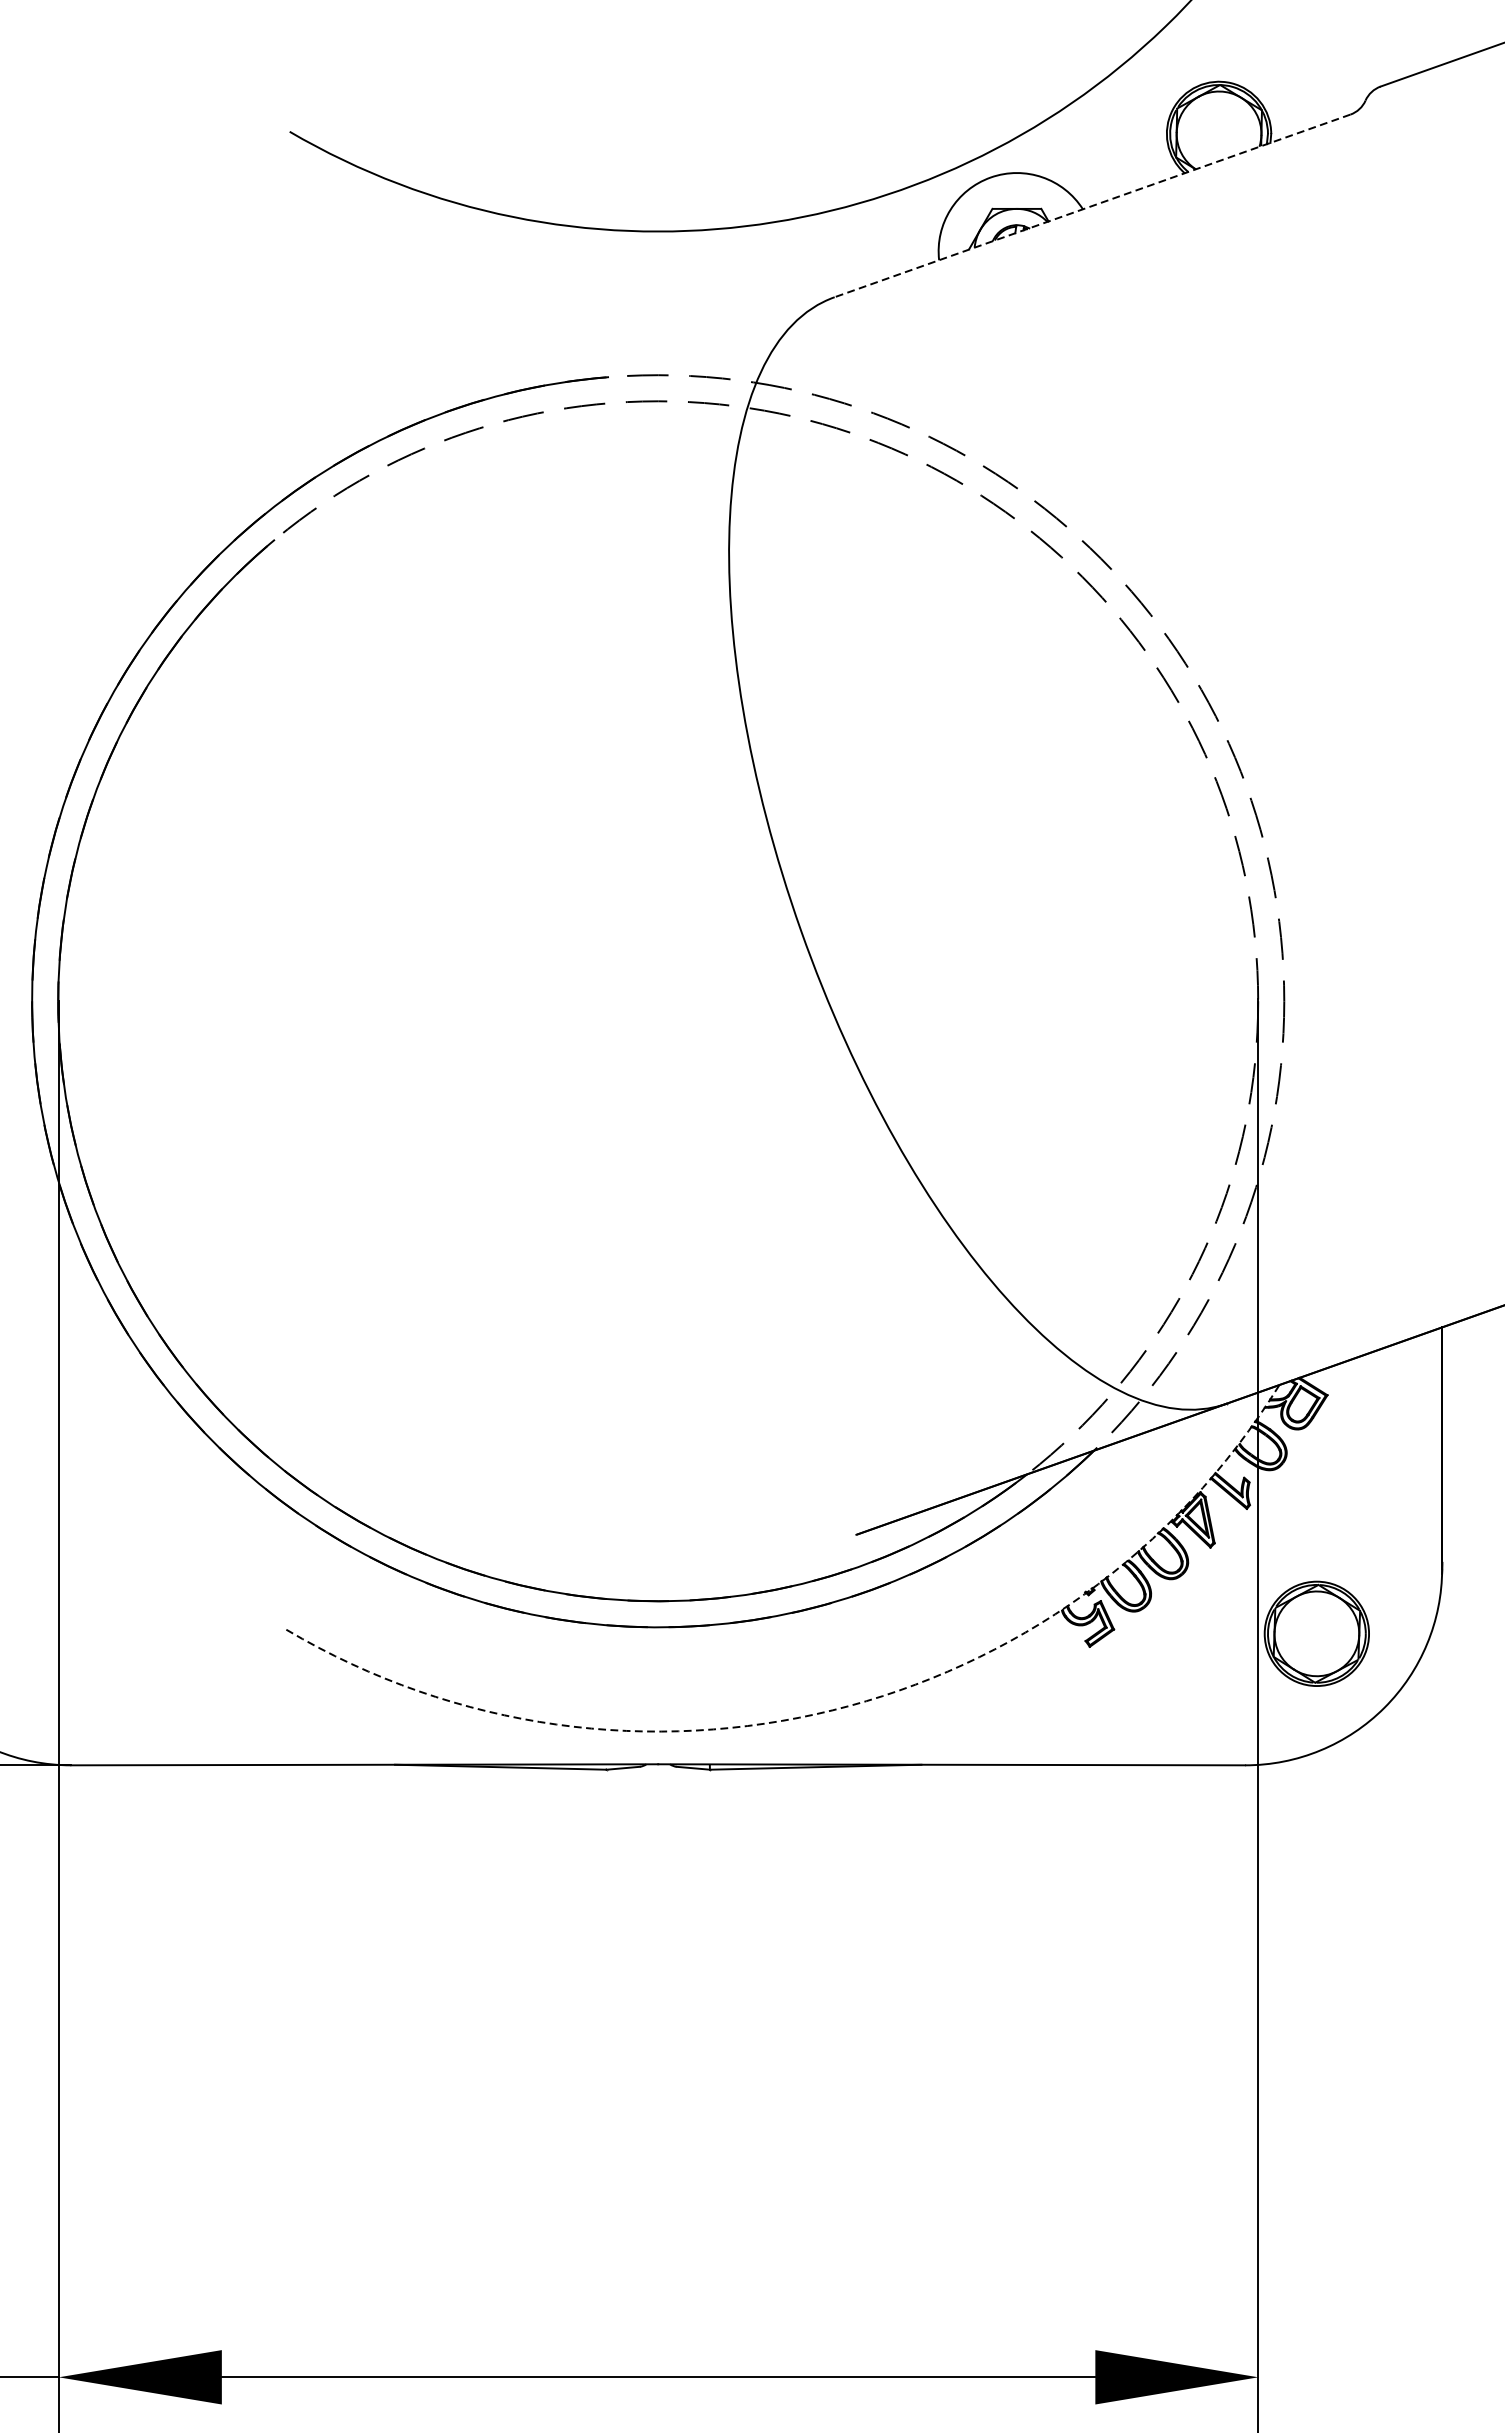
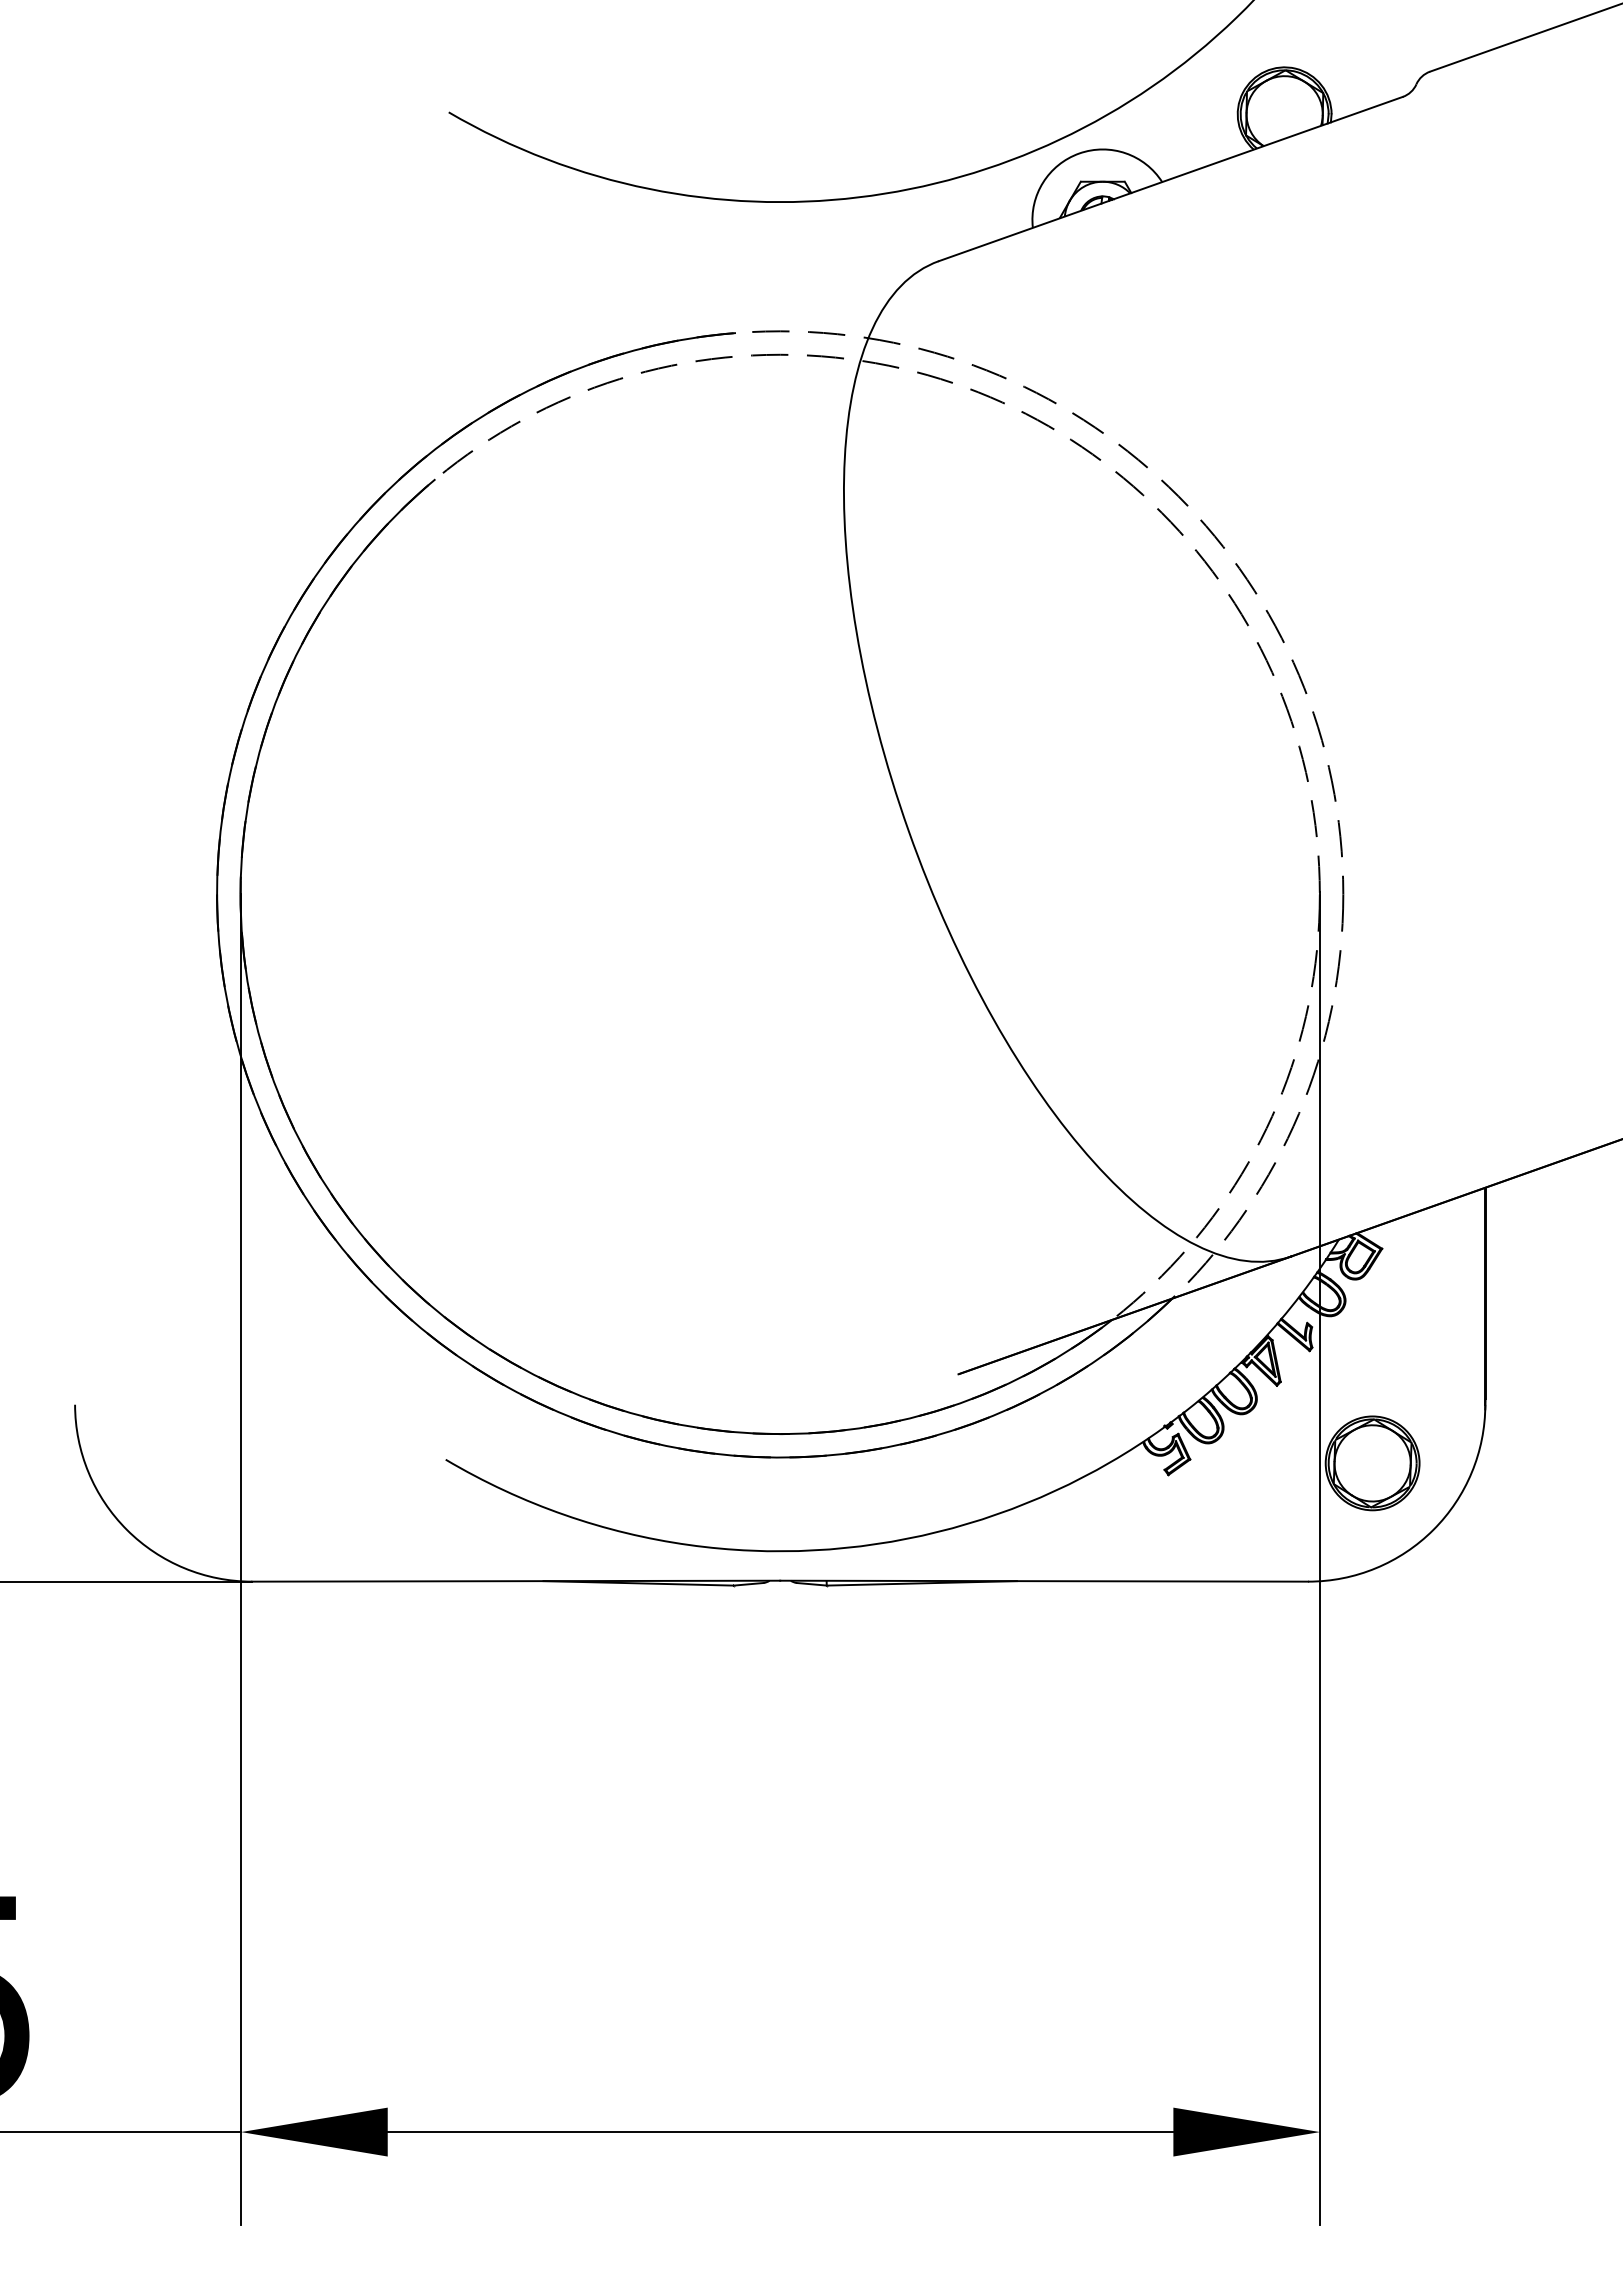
line: (1092, 206) -> (1170, 179), dashed -> solid
arc: (833, 1710) -> (937, 1532), dashed -> solid

